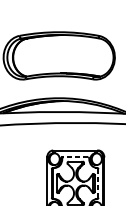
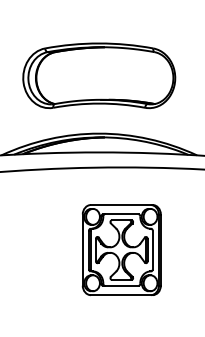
line: (75, 157) -> (121, 214), dashed -> solid
line: (98, 183) -> (152, 249), dashed -> solid

